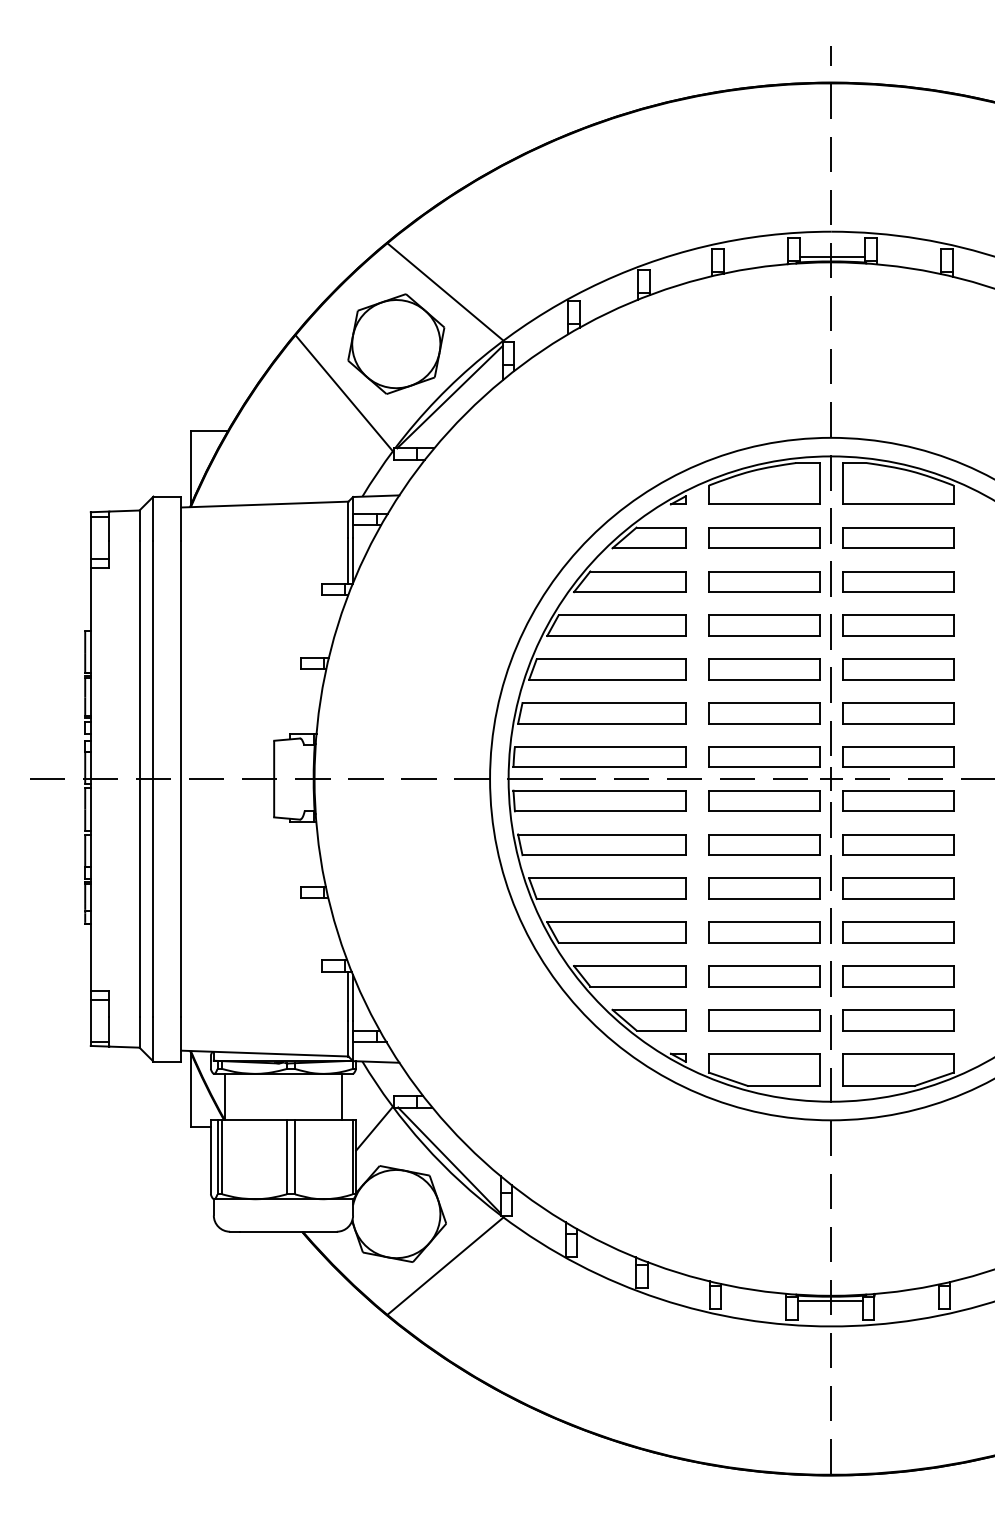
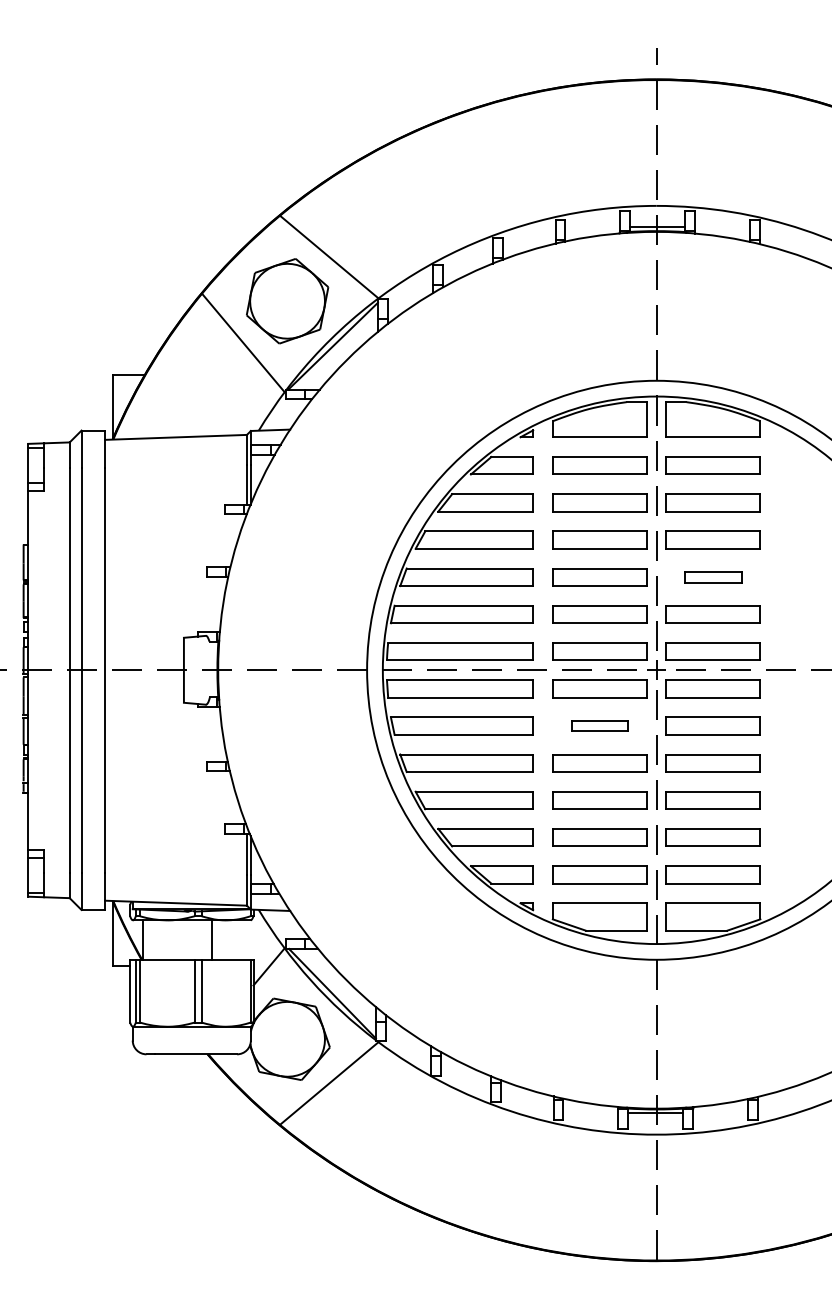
part: (898, 669) -> (713, 577), size x0.6
part: (764, 844) -> (599, 725), size x0.6
line: (341, 1096) -> (212, 939), moved

